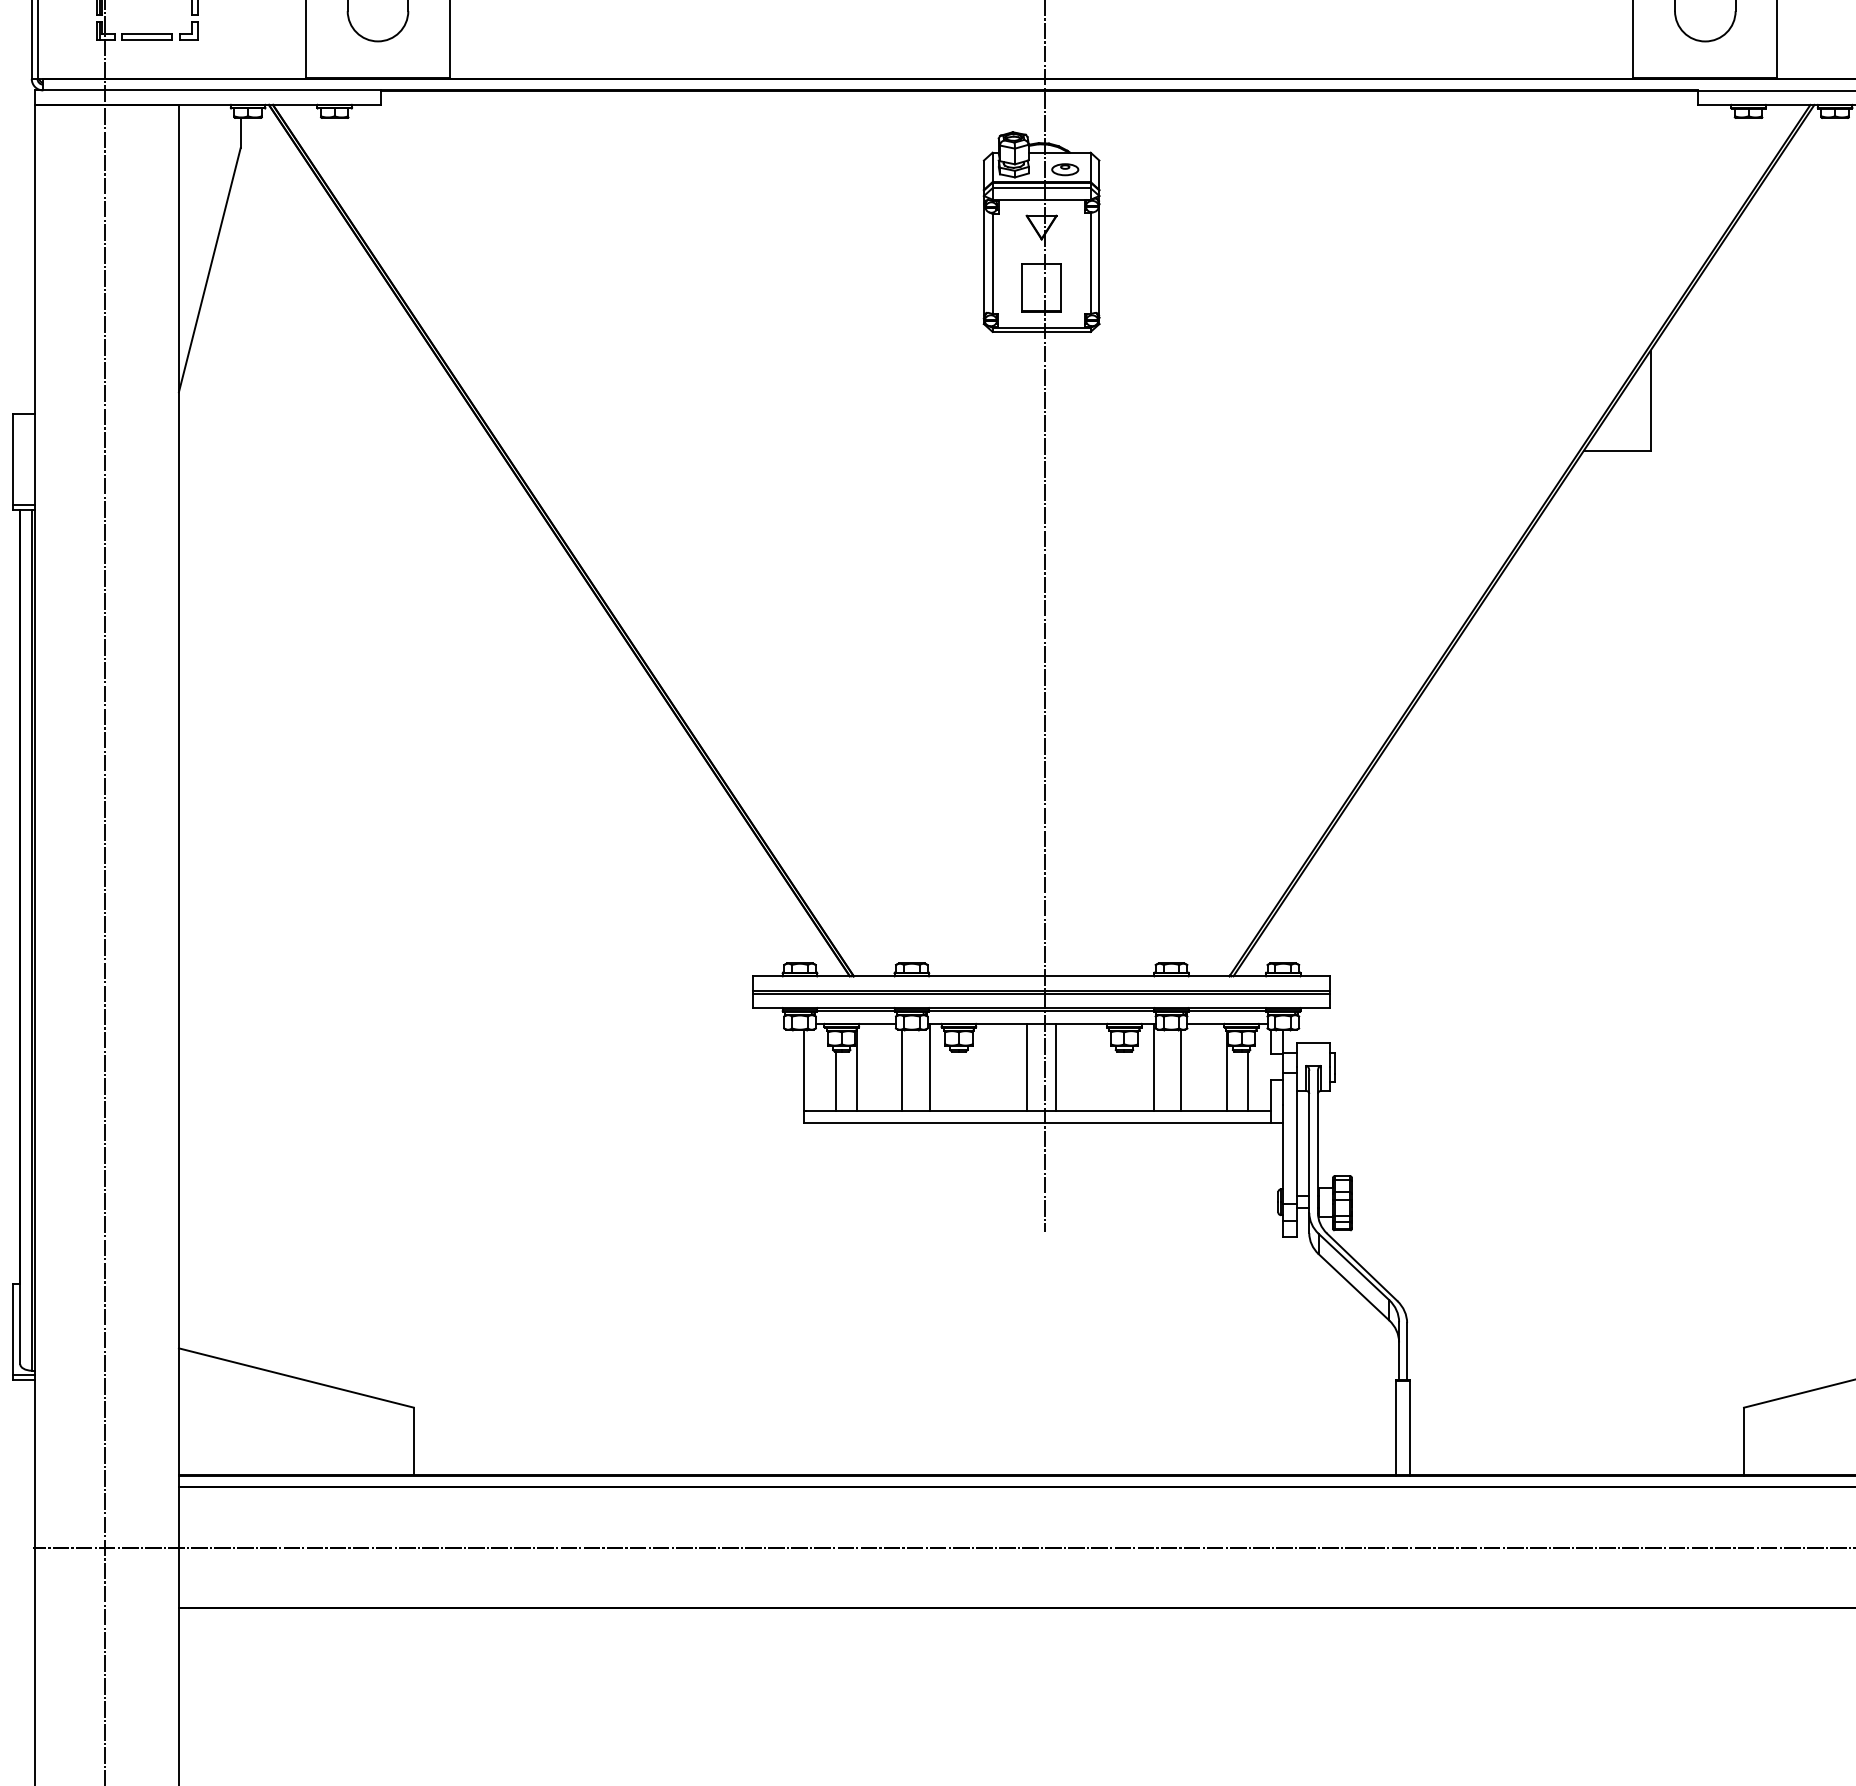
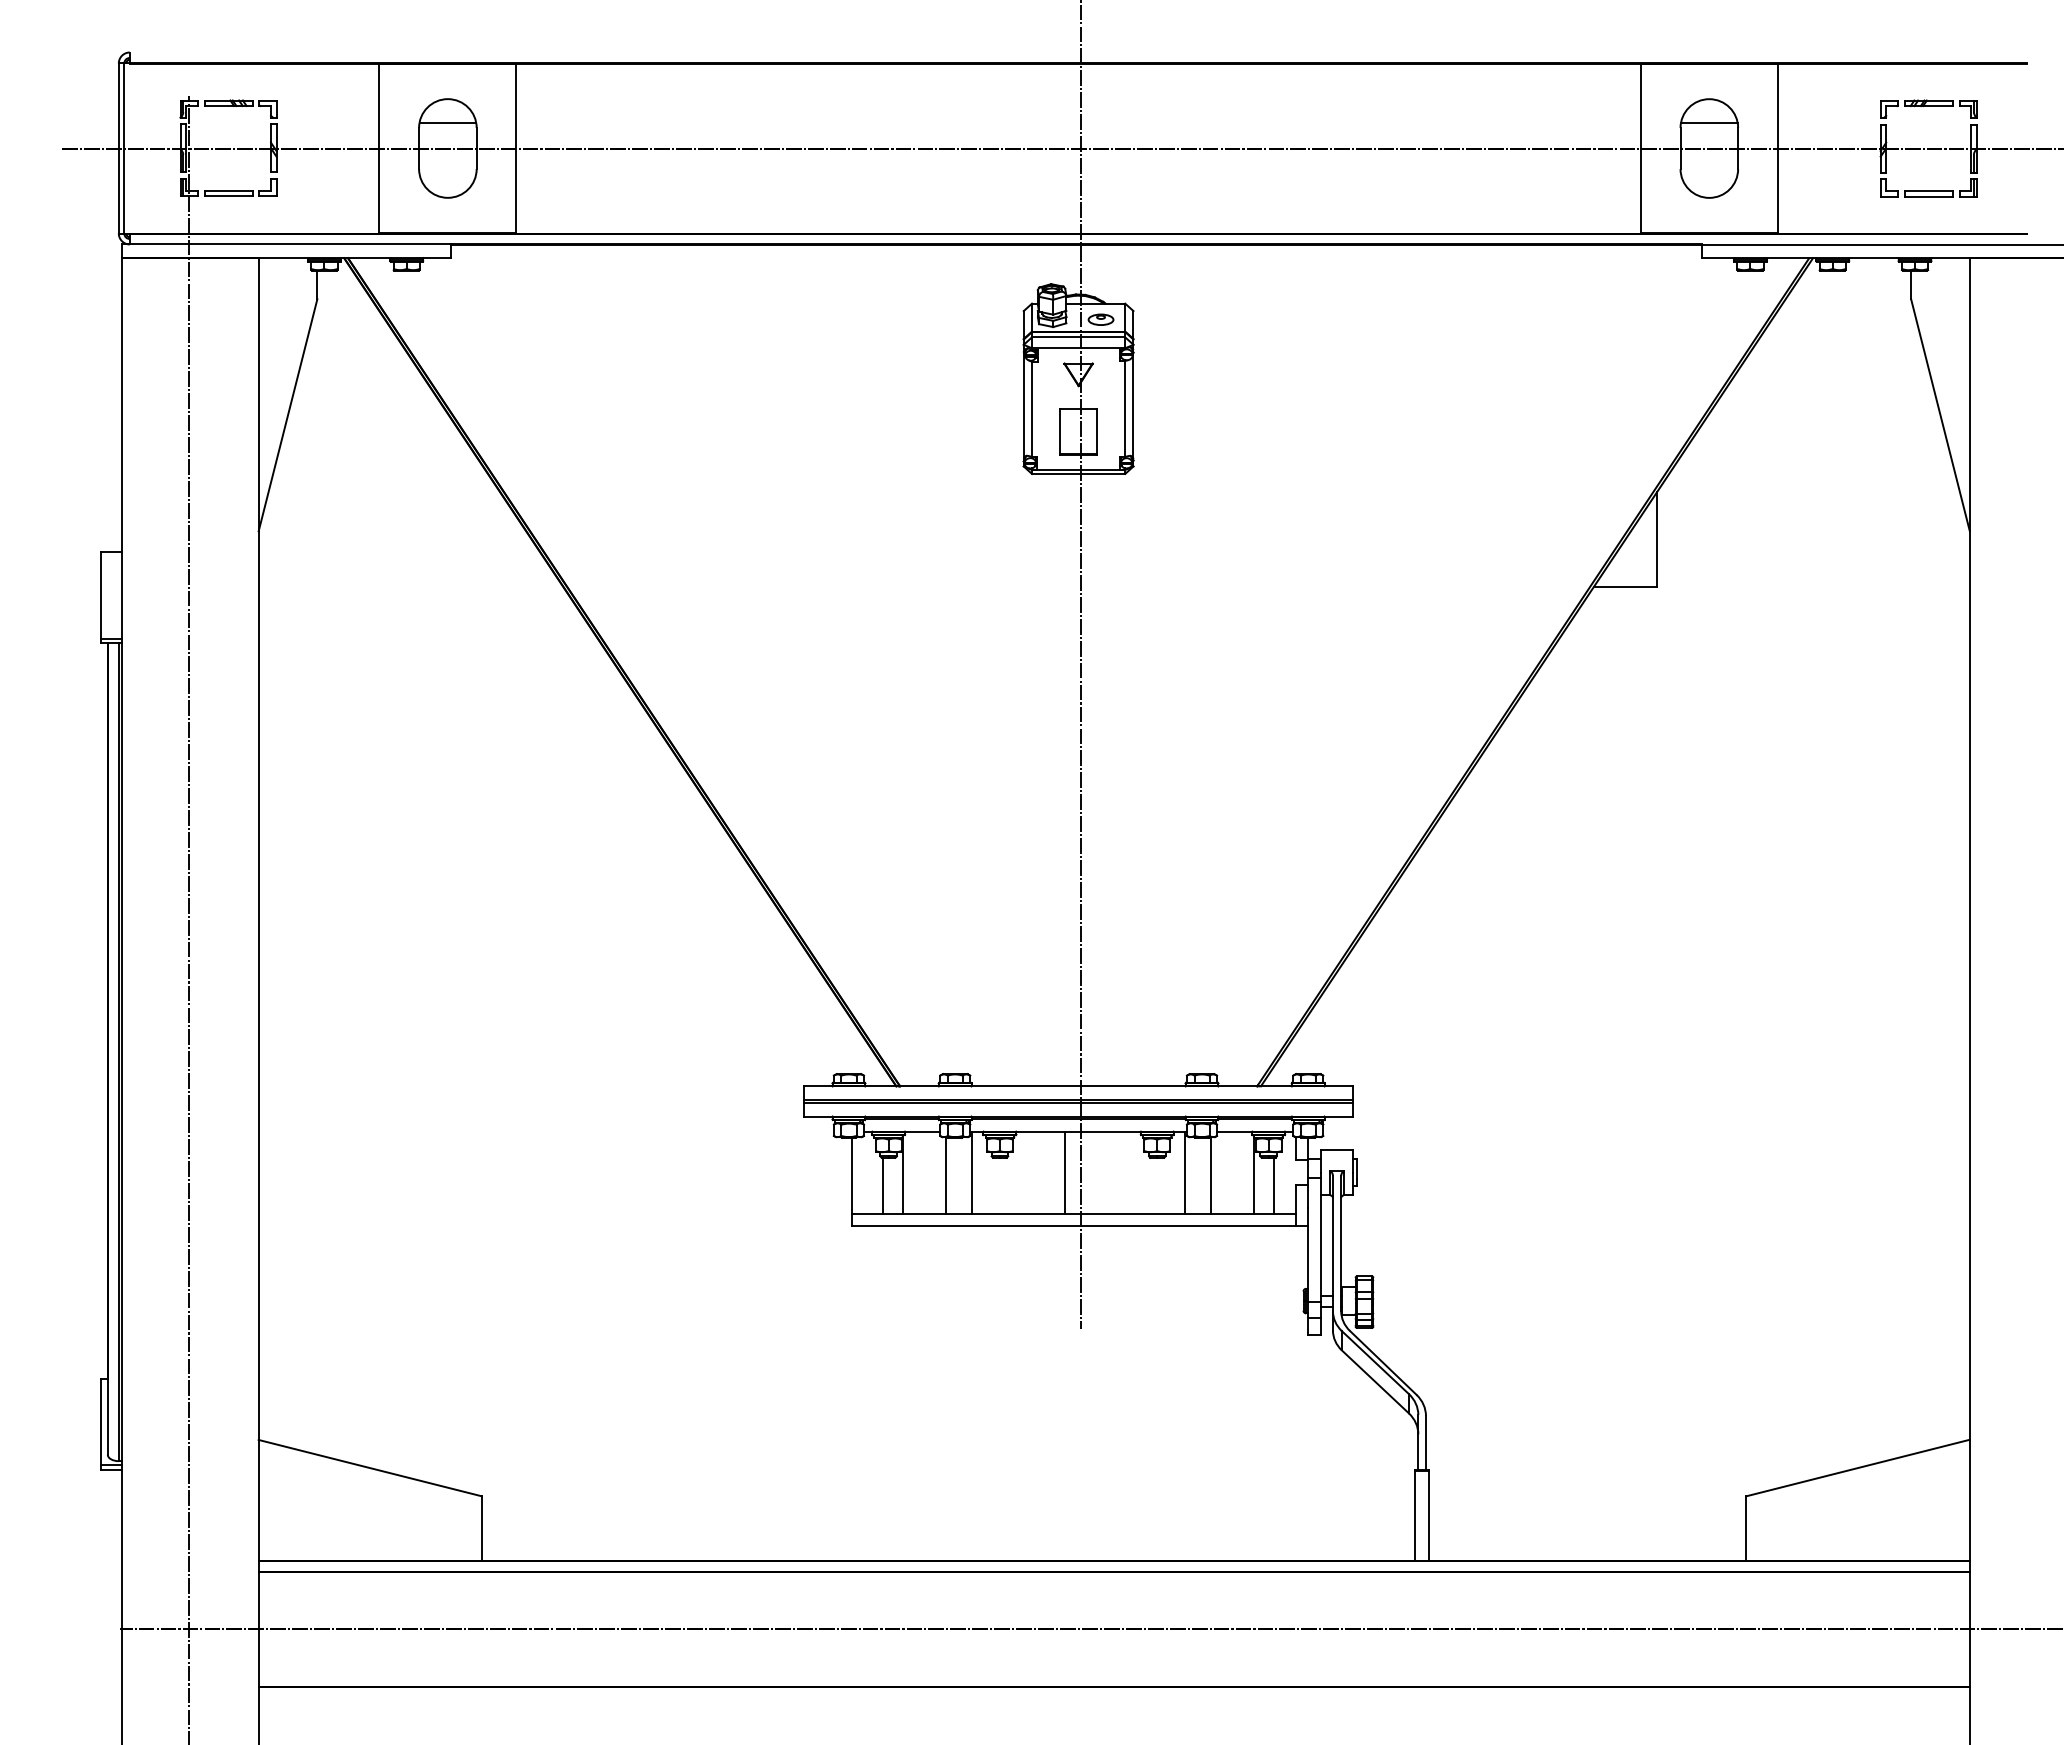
line: (1056, 1066) -> (1092, 1172), removed

